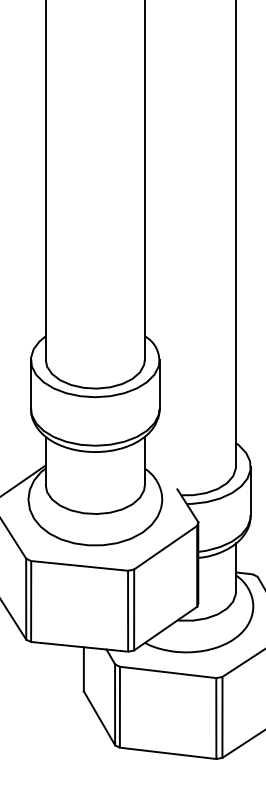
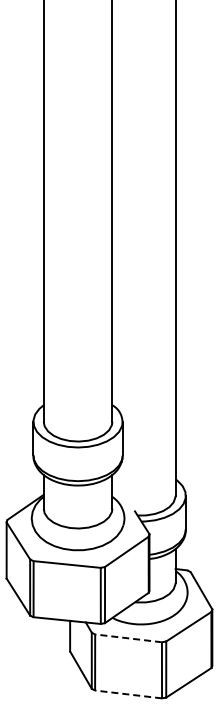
line: (168, 672) -> (128, 638), solid -> dashed
line: (168, 753) -> (128, 694), solid -> dashed

